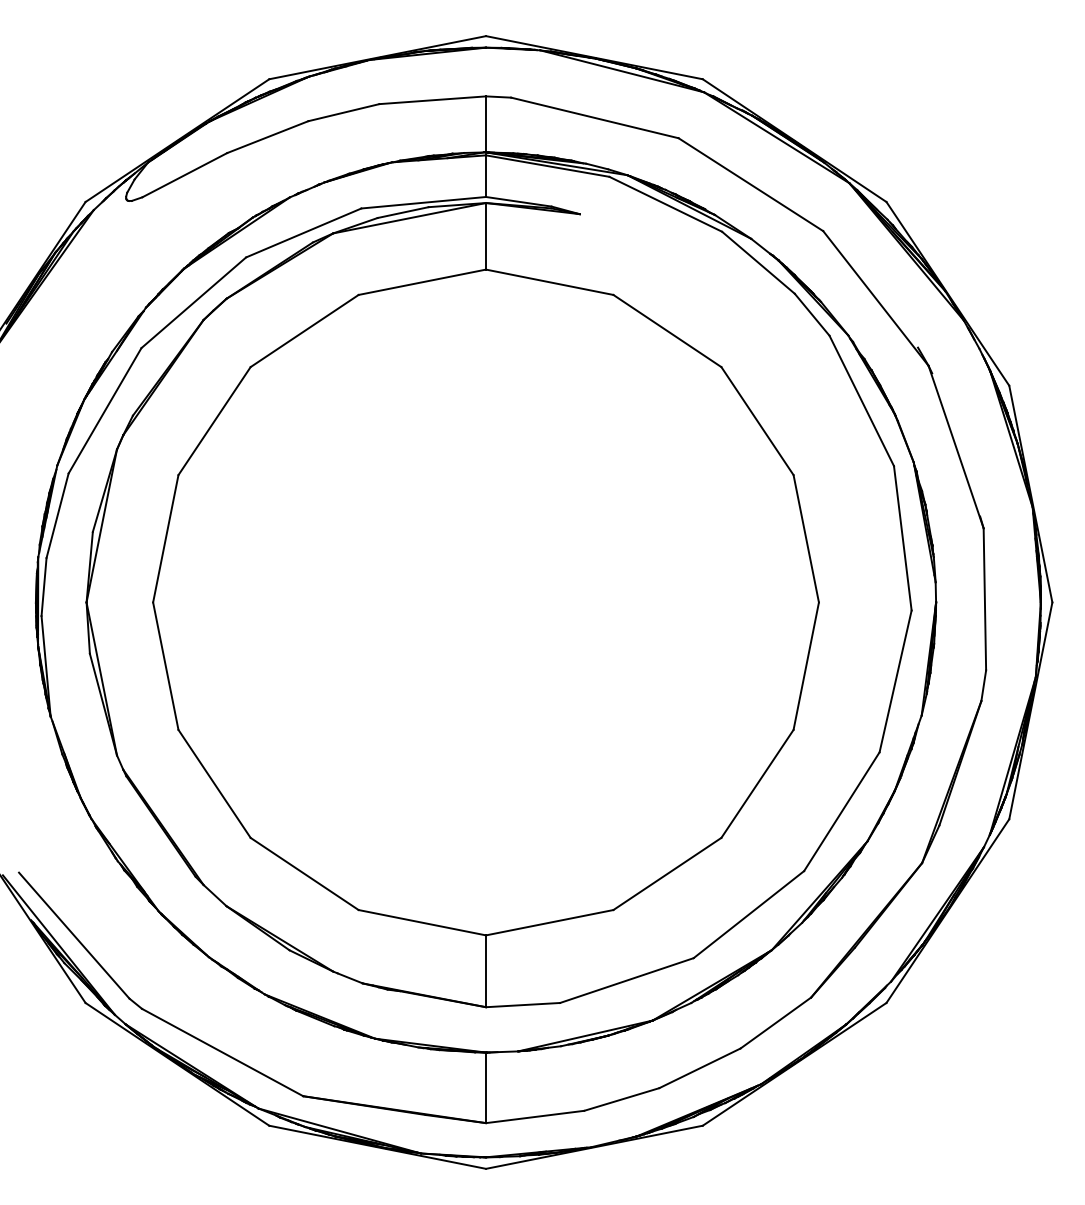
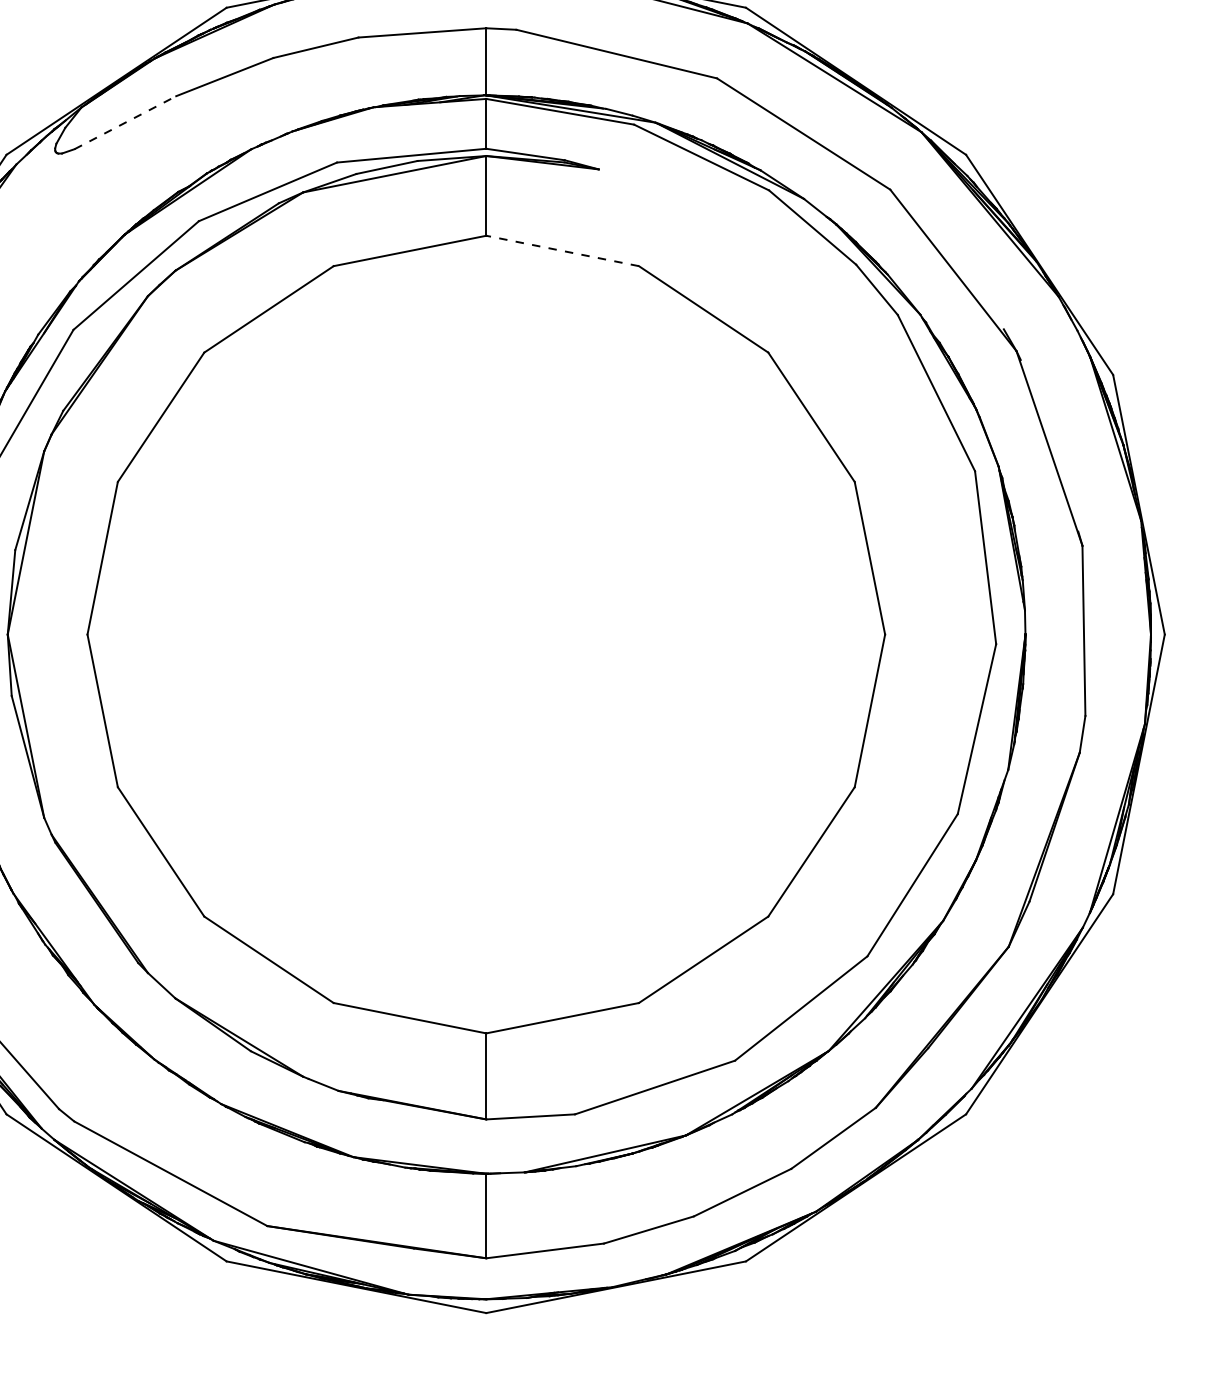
line: (184, 175) -> (125, 123), solid -> dashed
line: (549, 282) -> (562, 251), solid -> dashed

